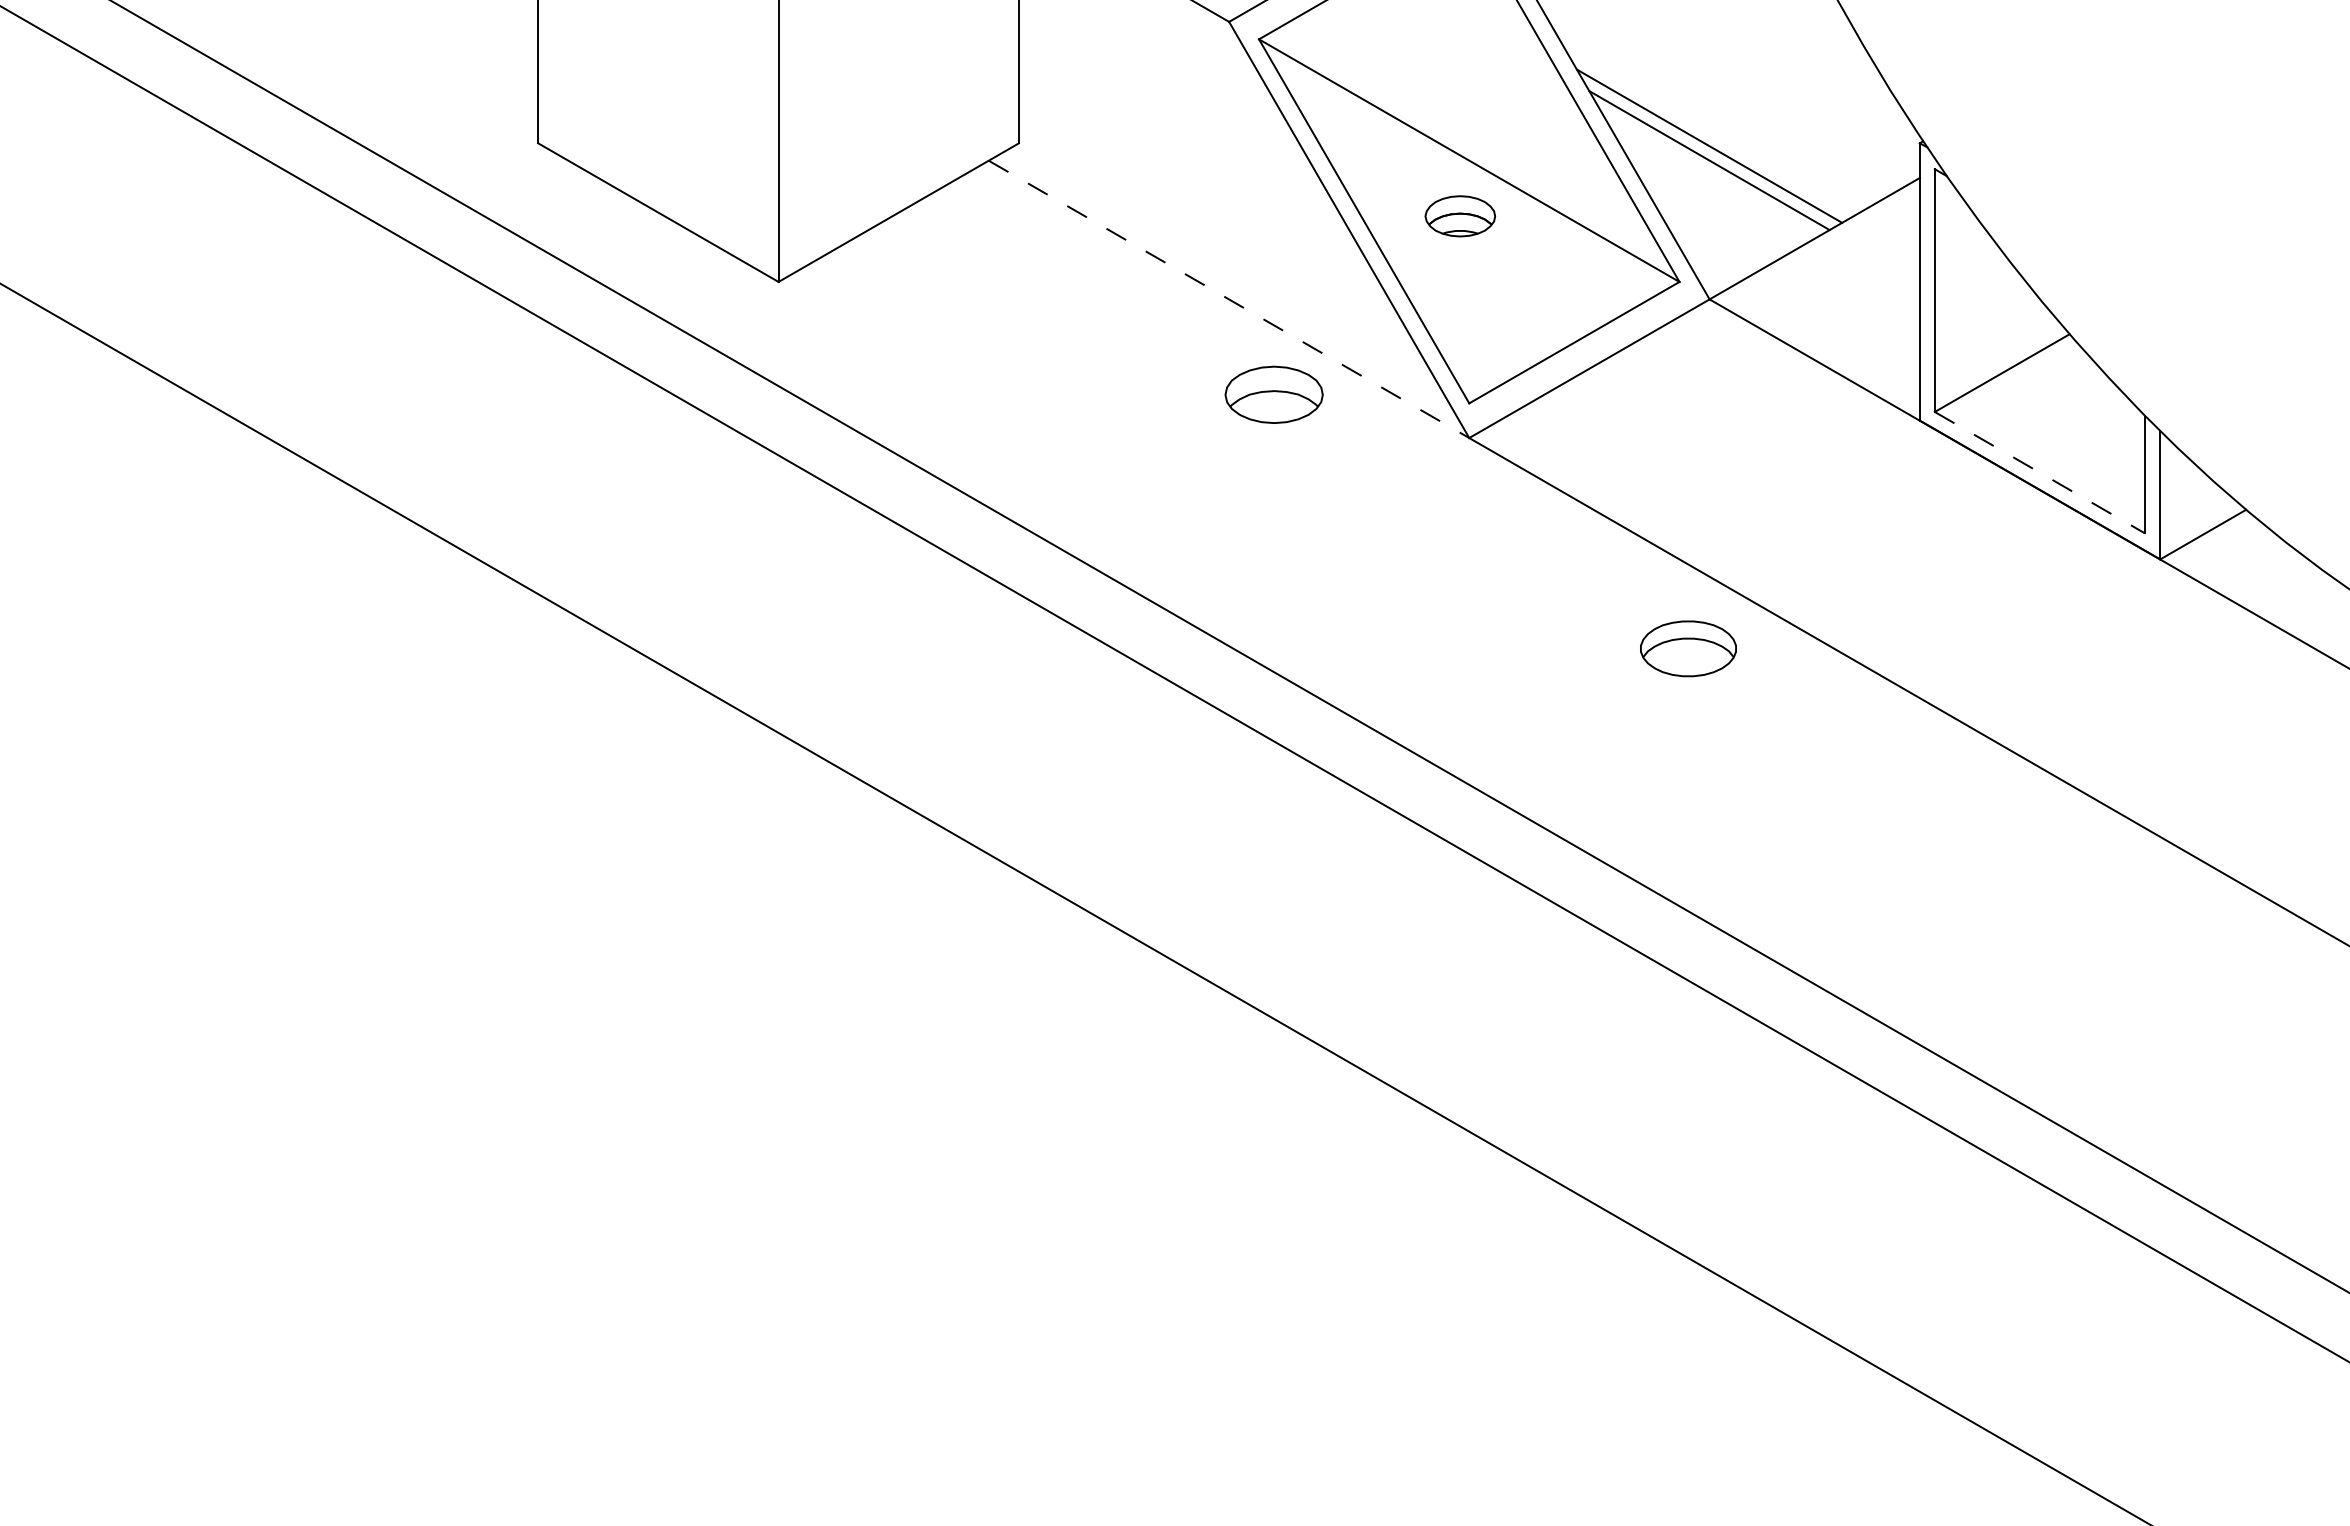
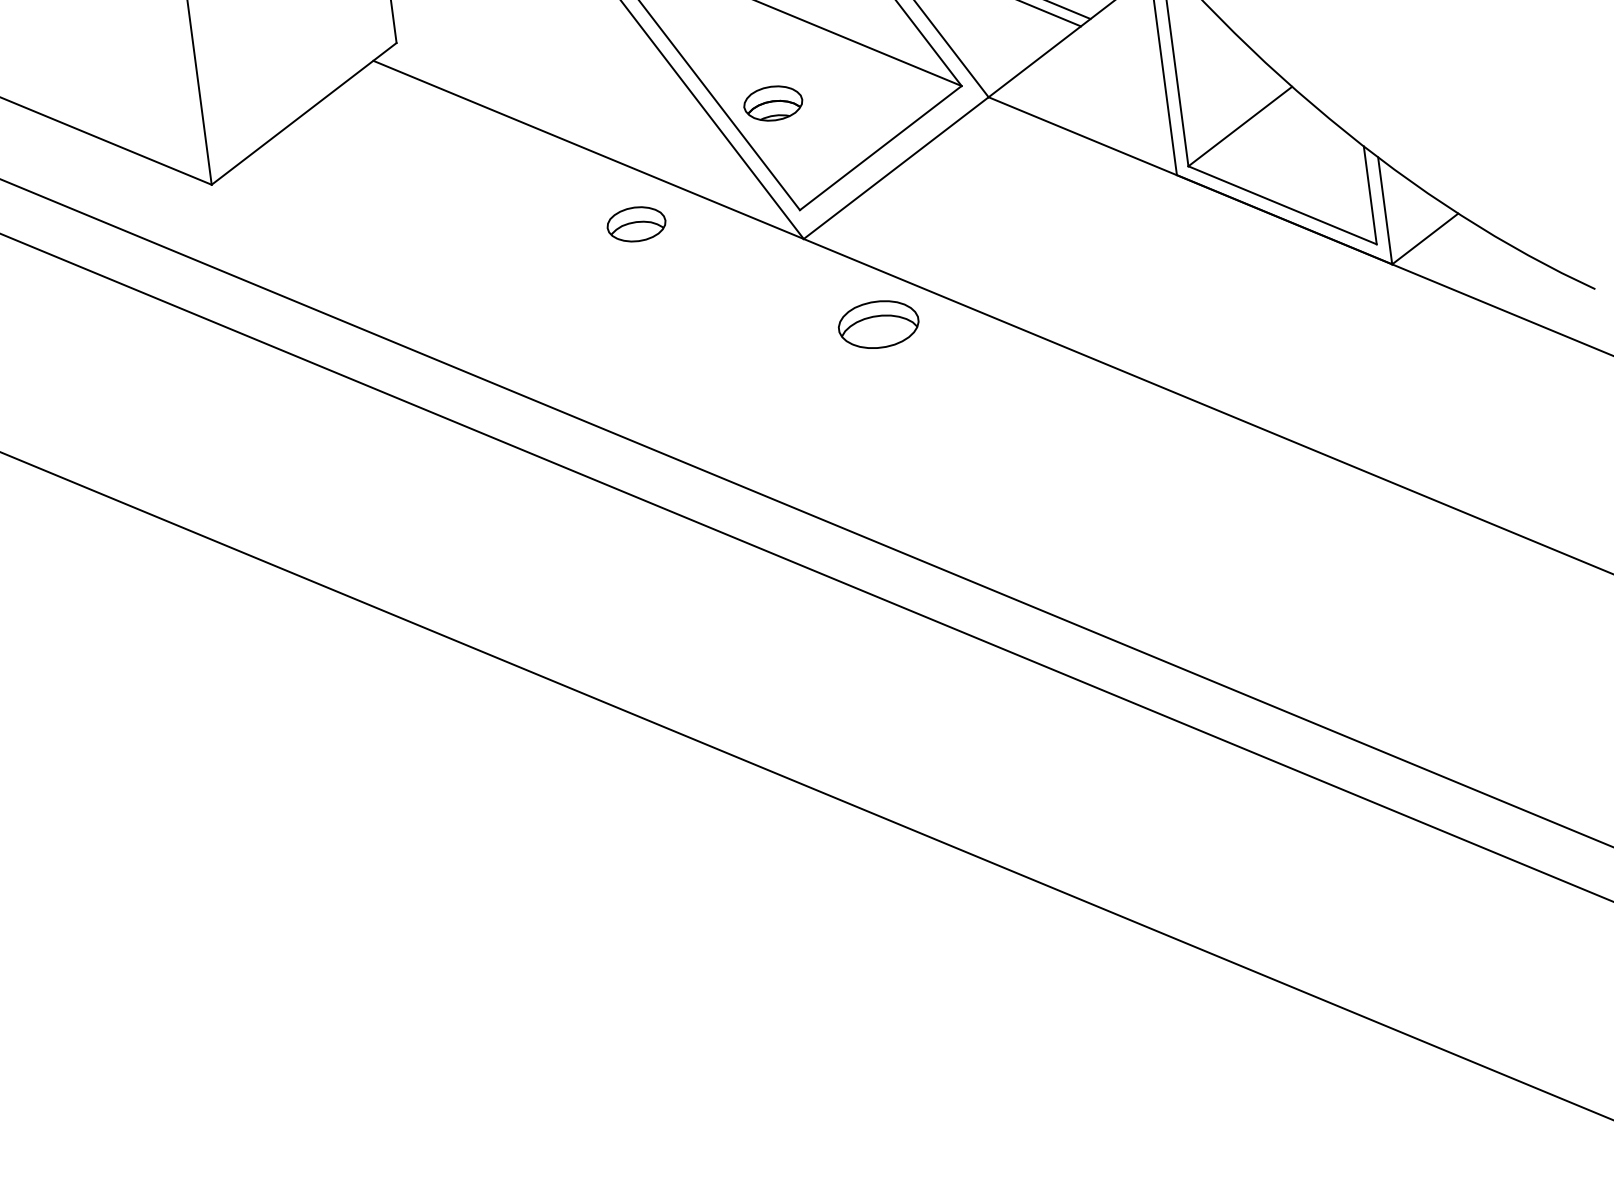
part: (1460, 216) -> (773, 103), moved
line: (1229, 299) -> (588, 149), dashed -> solid
part: (1273, 394) -> (636, 224), size x0.71
line: (2040, 472) -> (1283, 205), dashed -> solid
part: (1688, 648) -> (878, 324), moved

